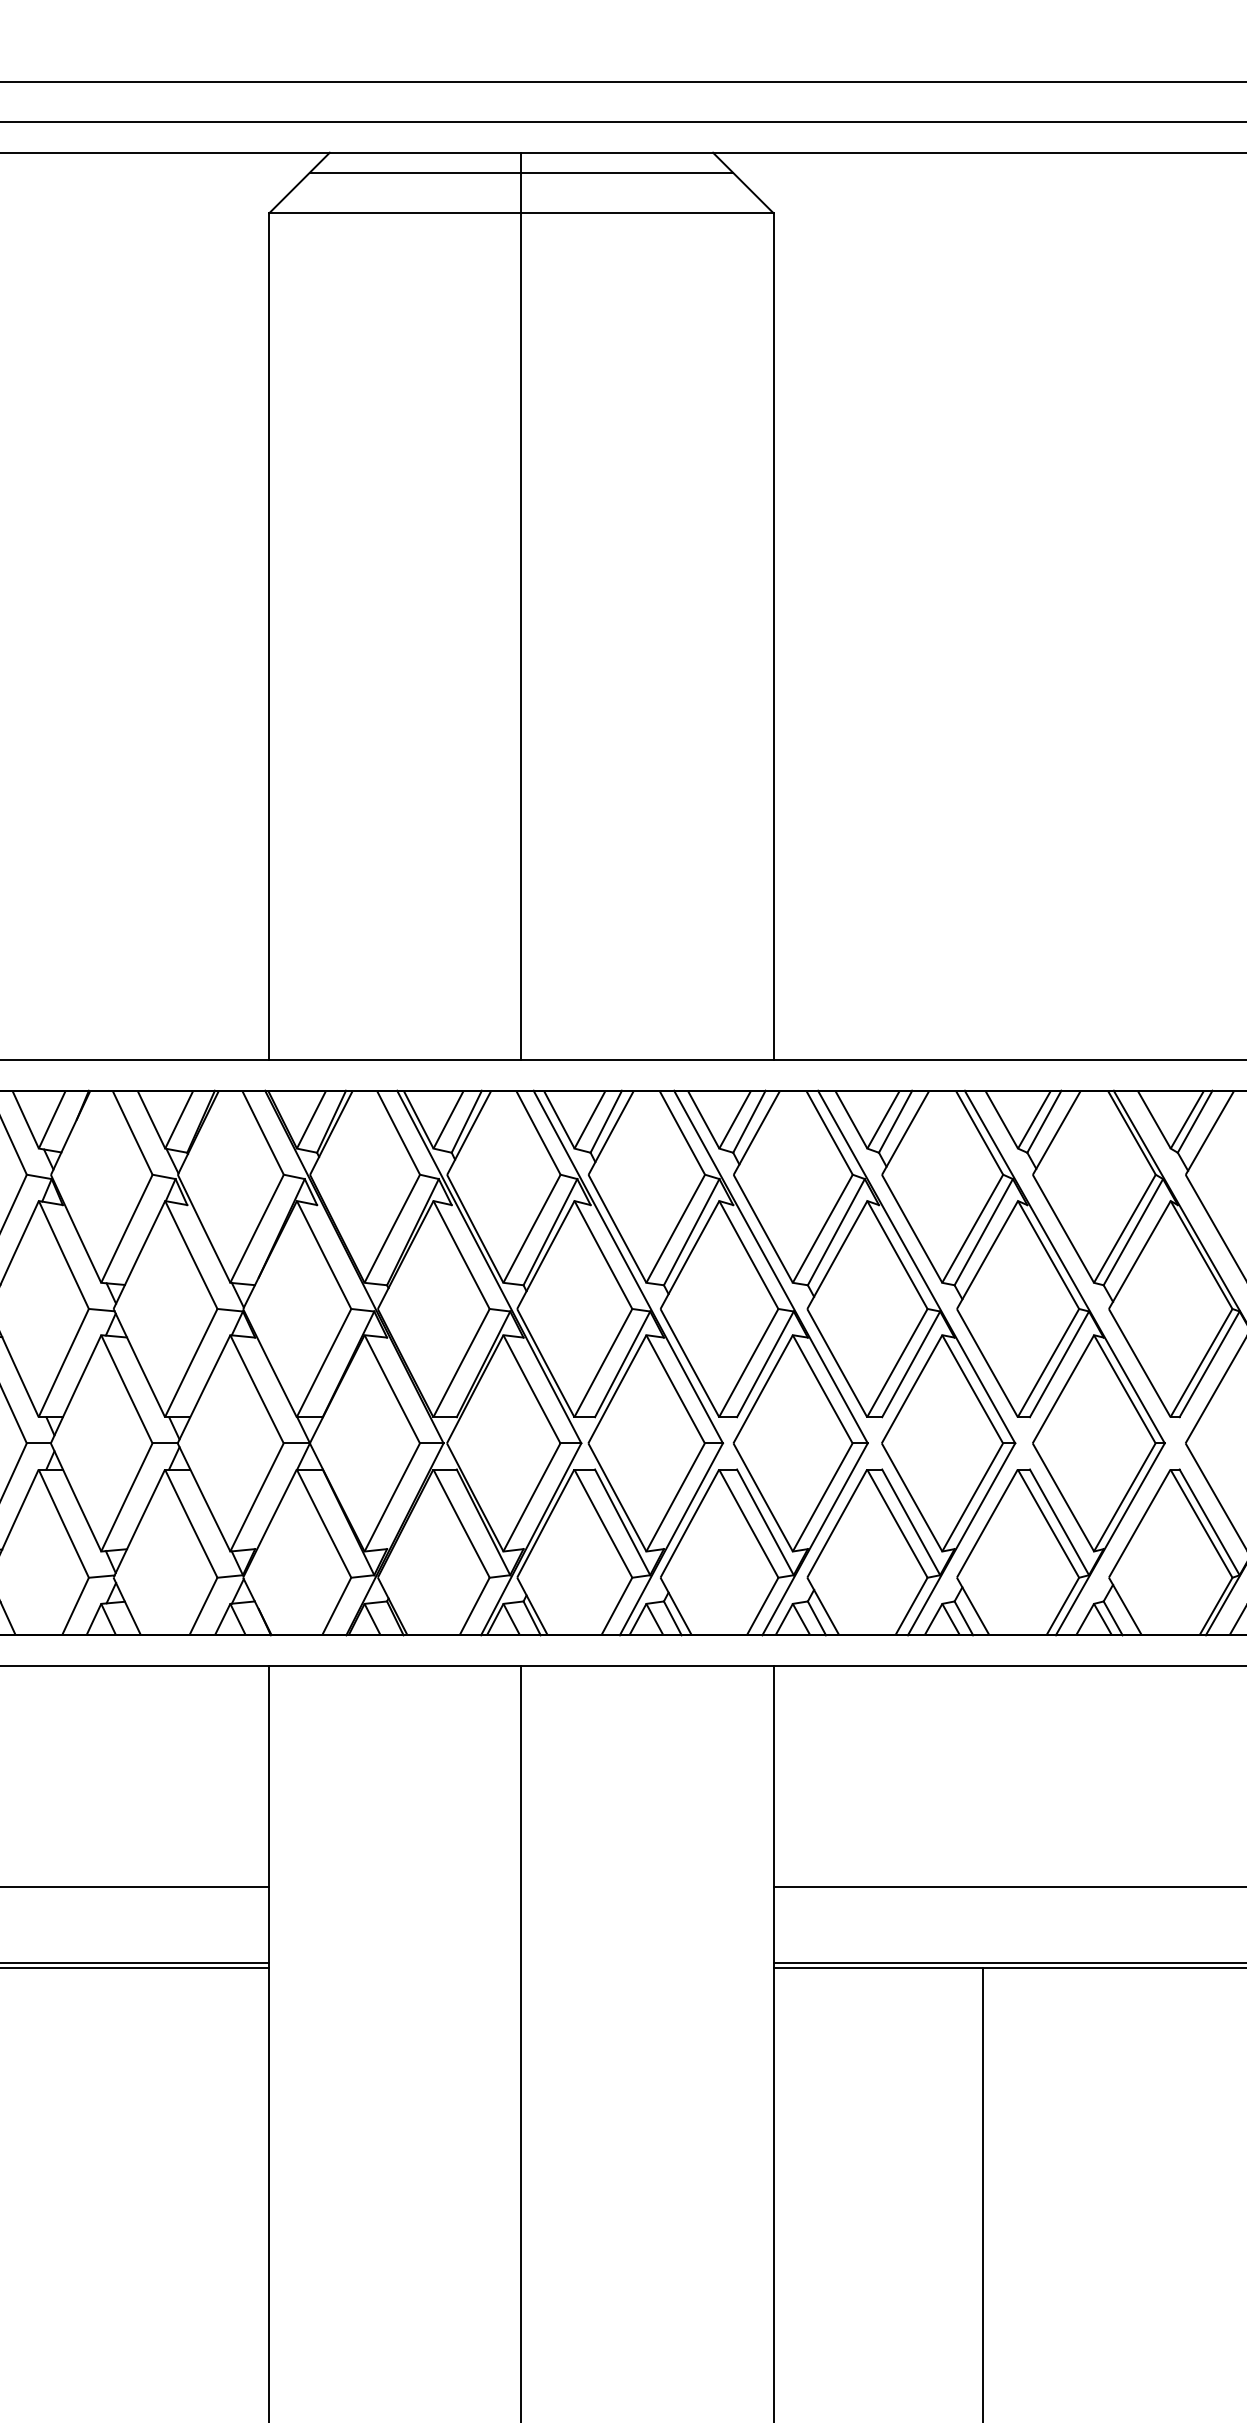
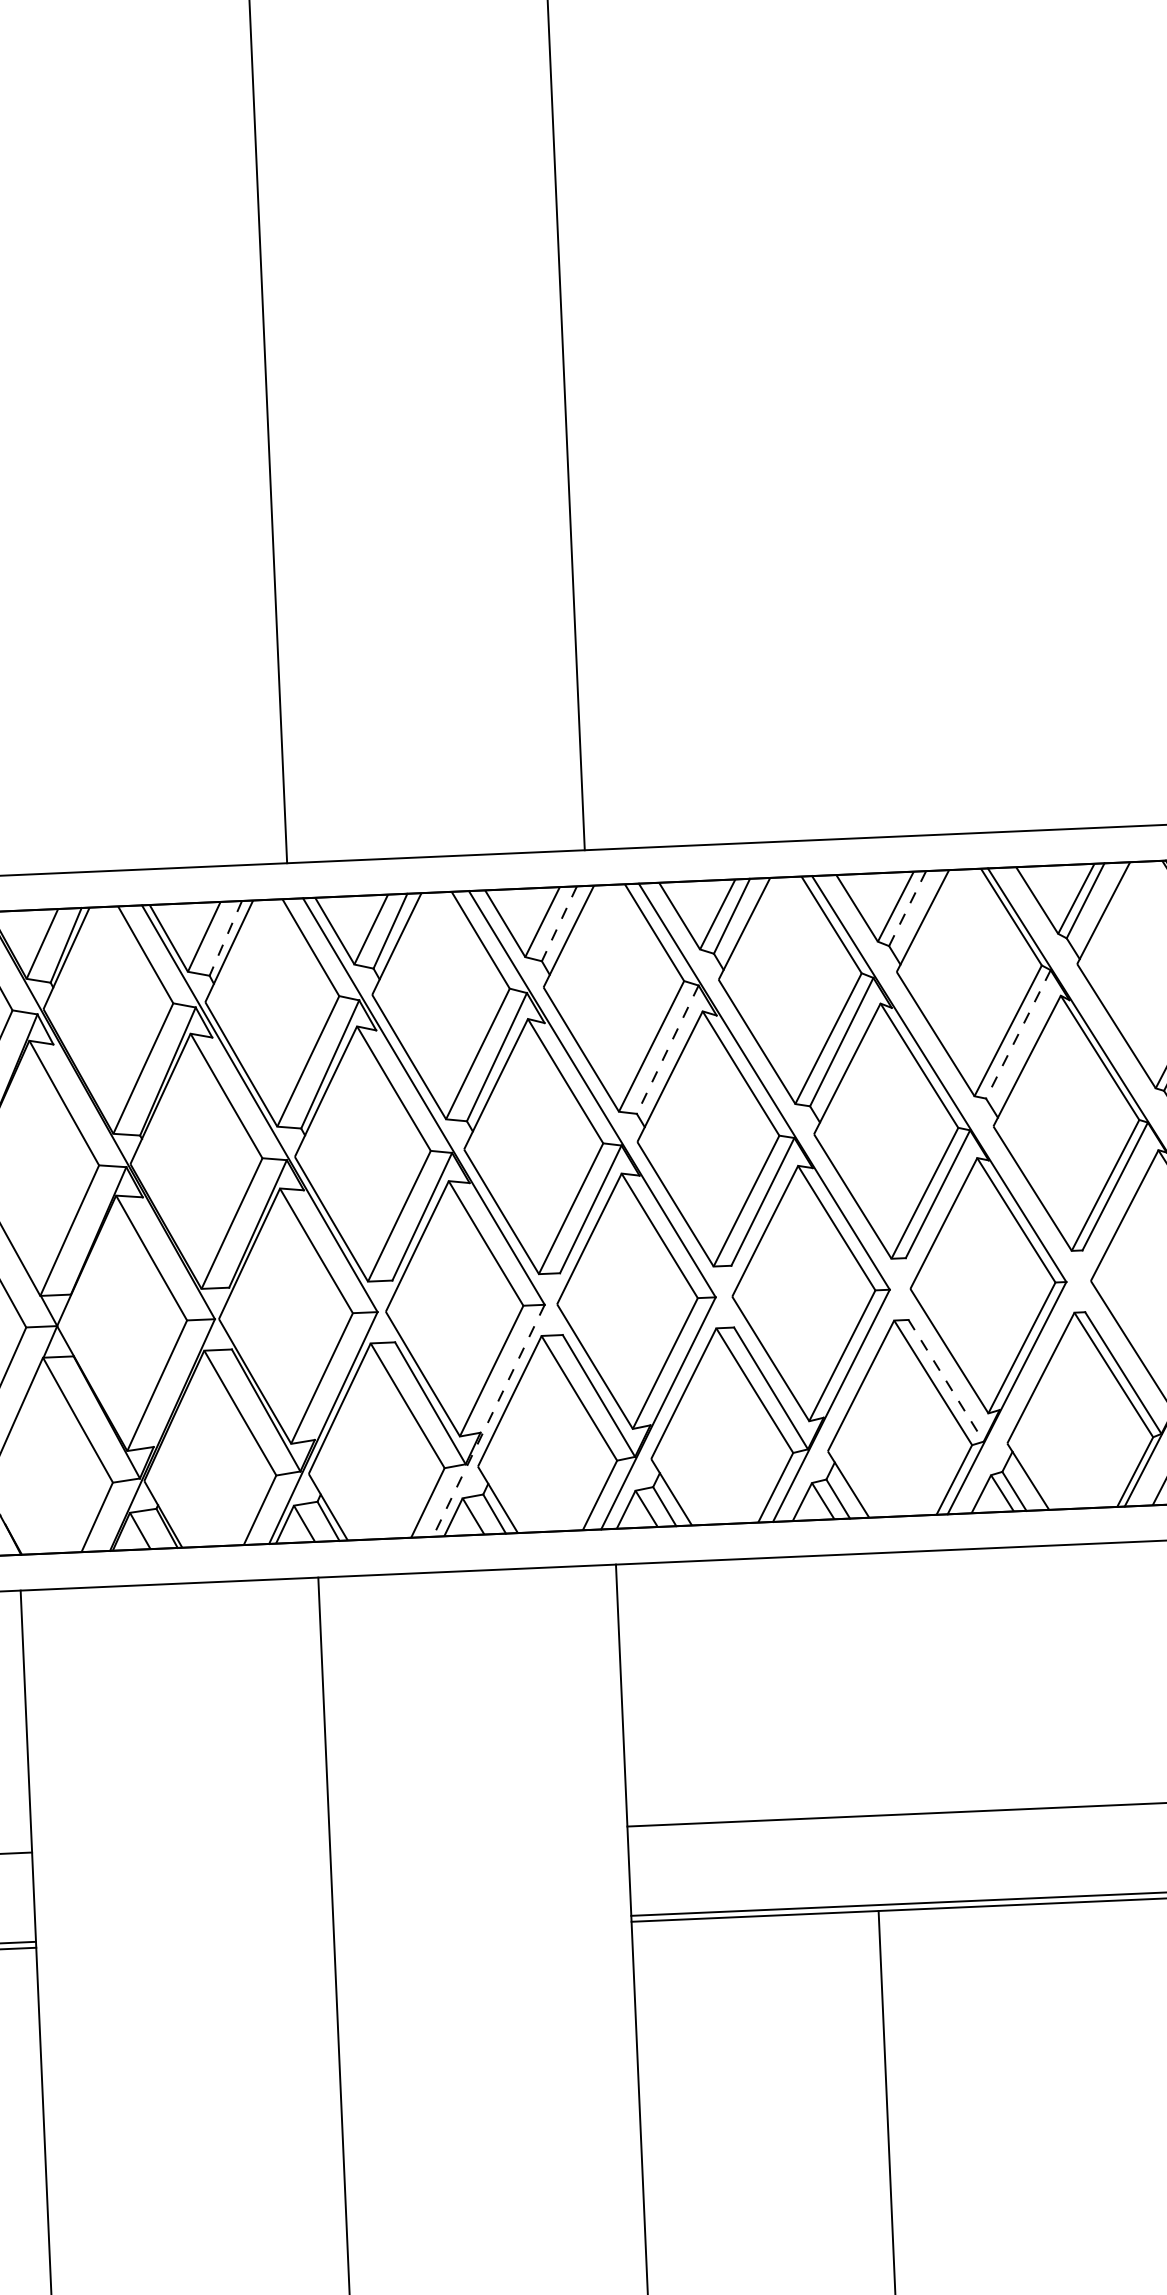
line: (749, 1121) -> (559, 923), solid -> dashed
line: (466, 1122) -> (225, 939), solid -> dashed
line: (1044, 1122) -> (907, 909), solid -> dashed
line: (836, 1232) -> (667, 1050), solid -> dashed
line: (1133, 1232) -> (1018, 1034), solid -> dashed
line: (1059, 1522) -> (946, 1380), solid -> dashed
line: (671, 1539) -> (488, 1421), solid -> dashed

